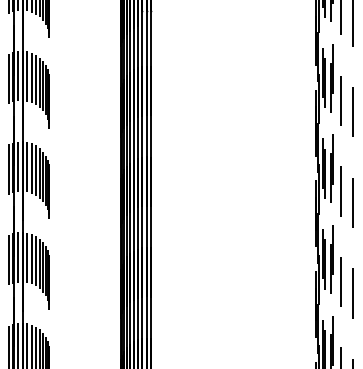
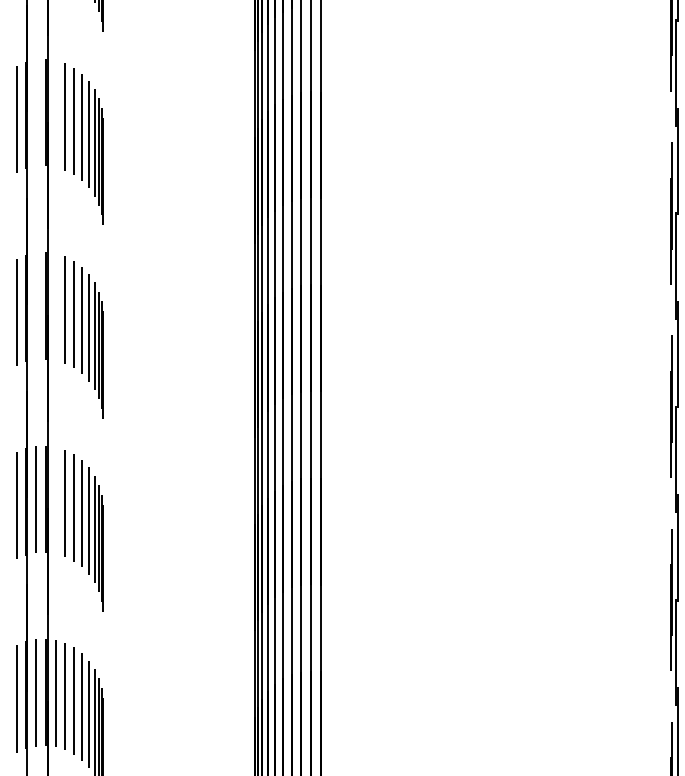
line: (17, 76) -> (34, 113), removed
line: (27, 76) -> (56, 113), removed
line: (17, 166) -> (34, 305), removed
line: (27, 167) -> (56, 307), removed
line: (27, 257) -> (56, 499), removed

